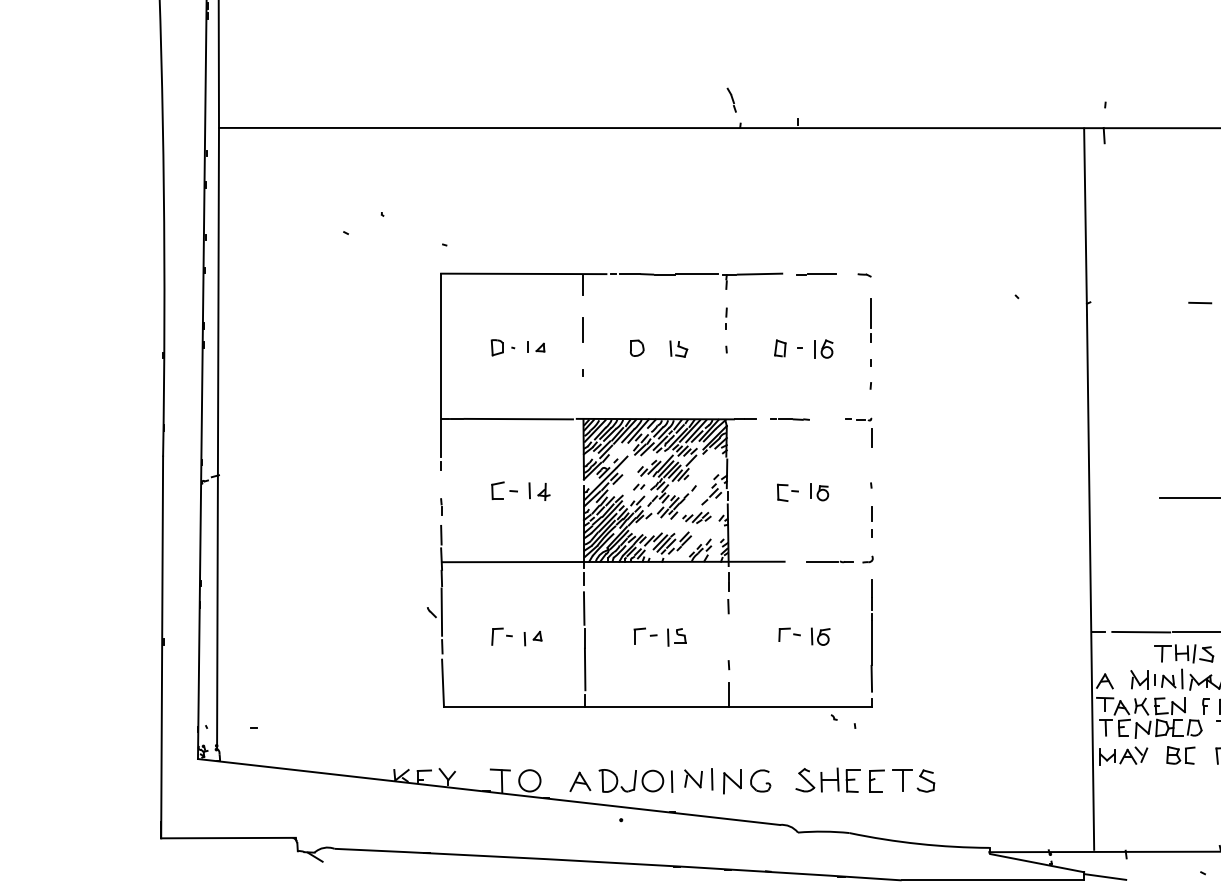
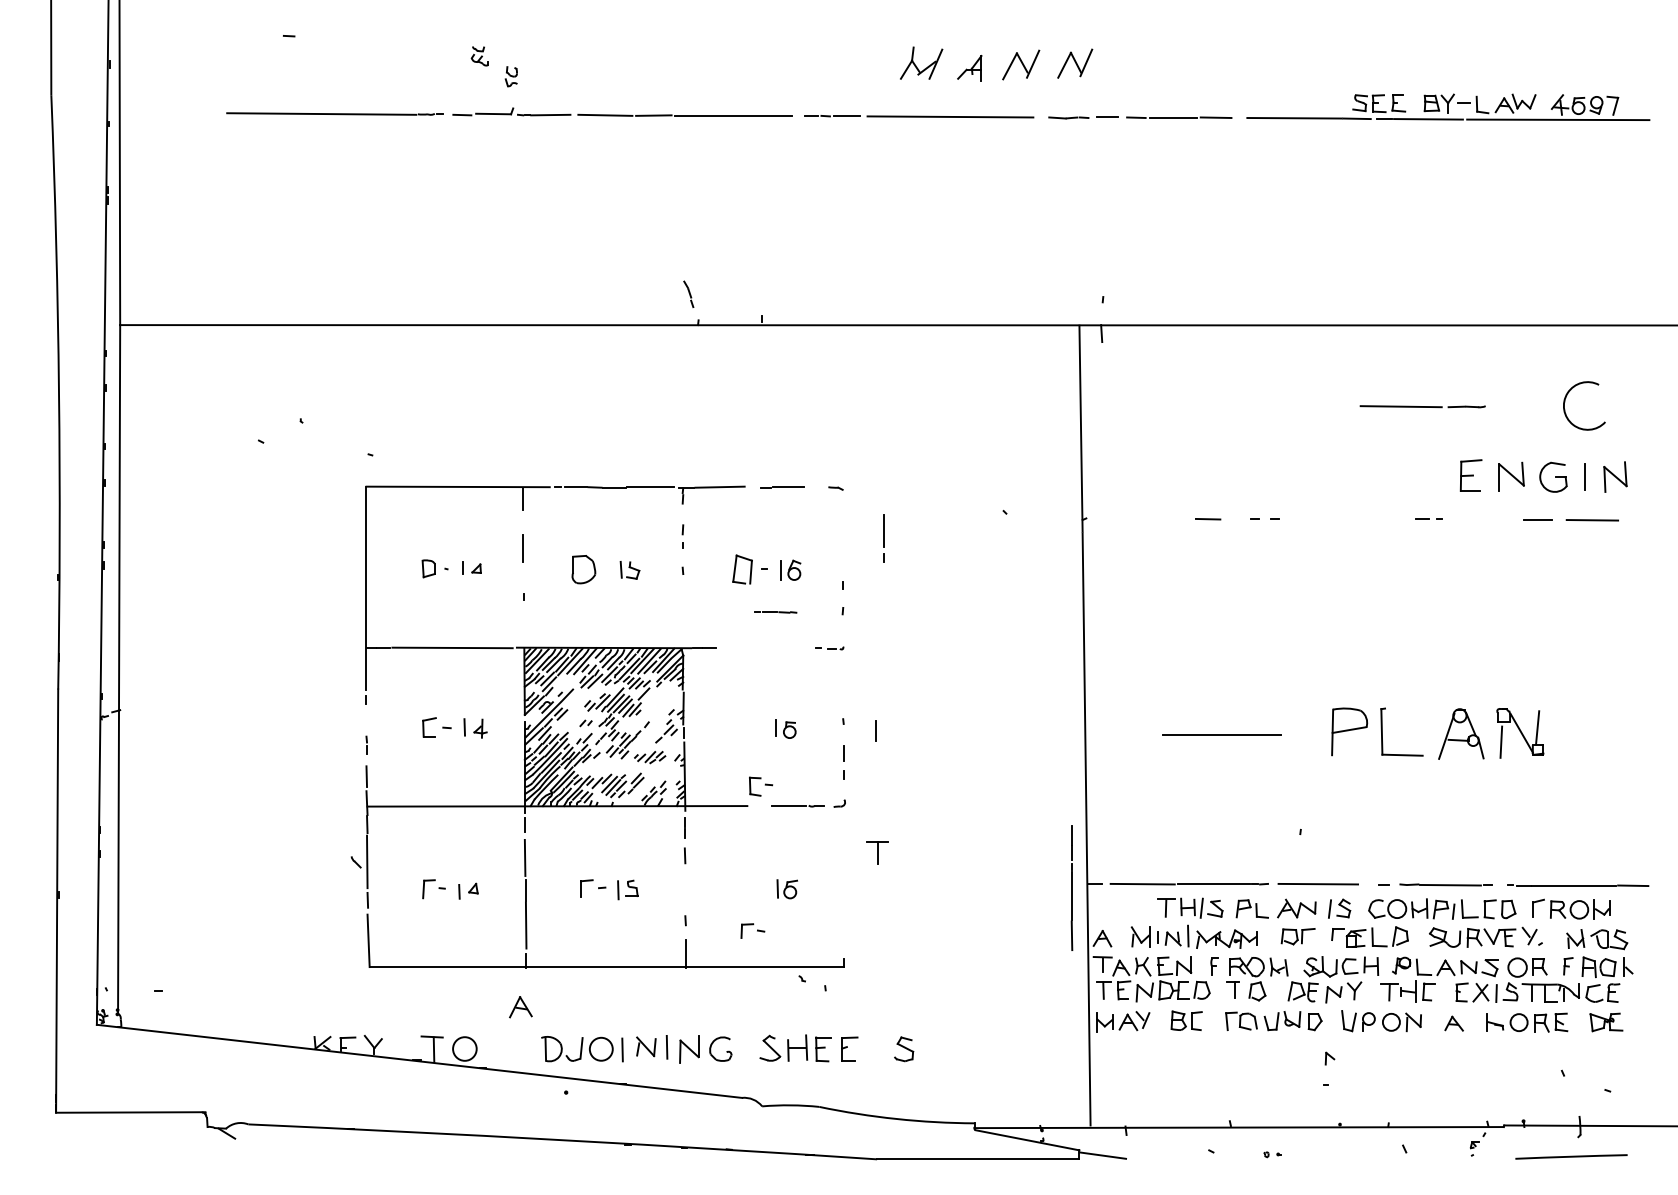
line: (870, 320) -> (883, 538), moved
part: (636, 347) -> (583, 568), size x1.6
part: (780, 348) -> (742, 569), size x1.6
line: (790, 419) -> (775, 612), moved
line: (871, 437) -> (875, 730), moved
part: (788, 492) -> (761, 786), moved
part: (789, 634) -> (752, 930), moved
part: (871, 635) -> (1071, 887), moved
part: (902, 780) -> (877, 852), moved
part: (580, 782) -> (520, 1007), moved

